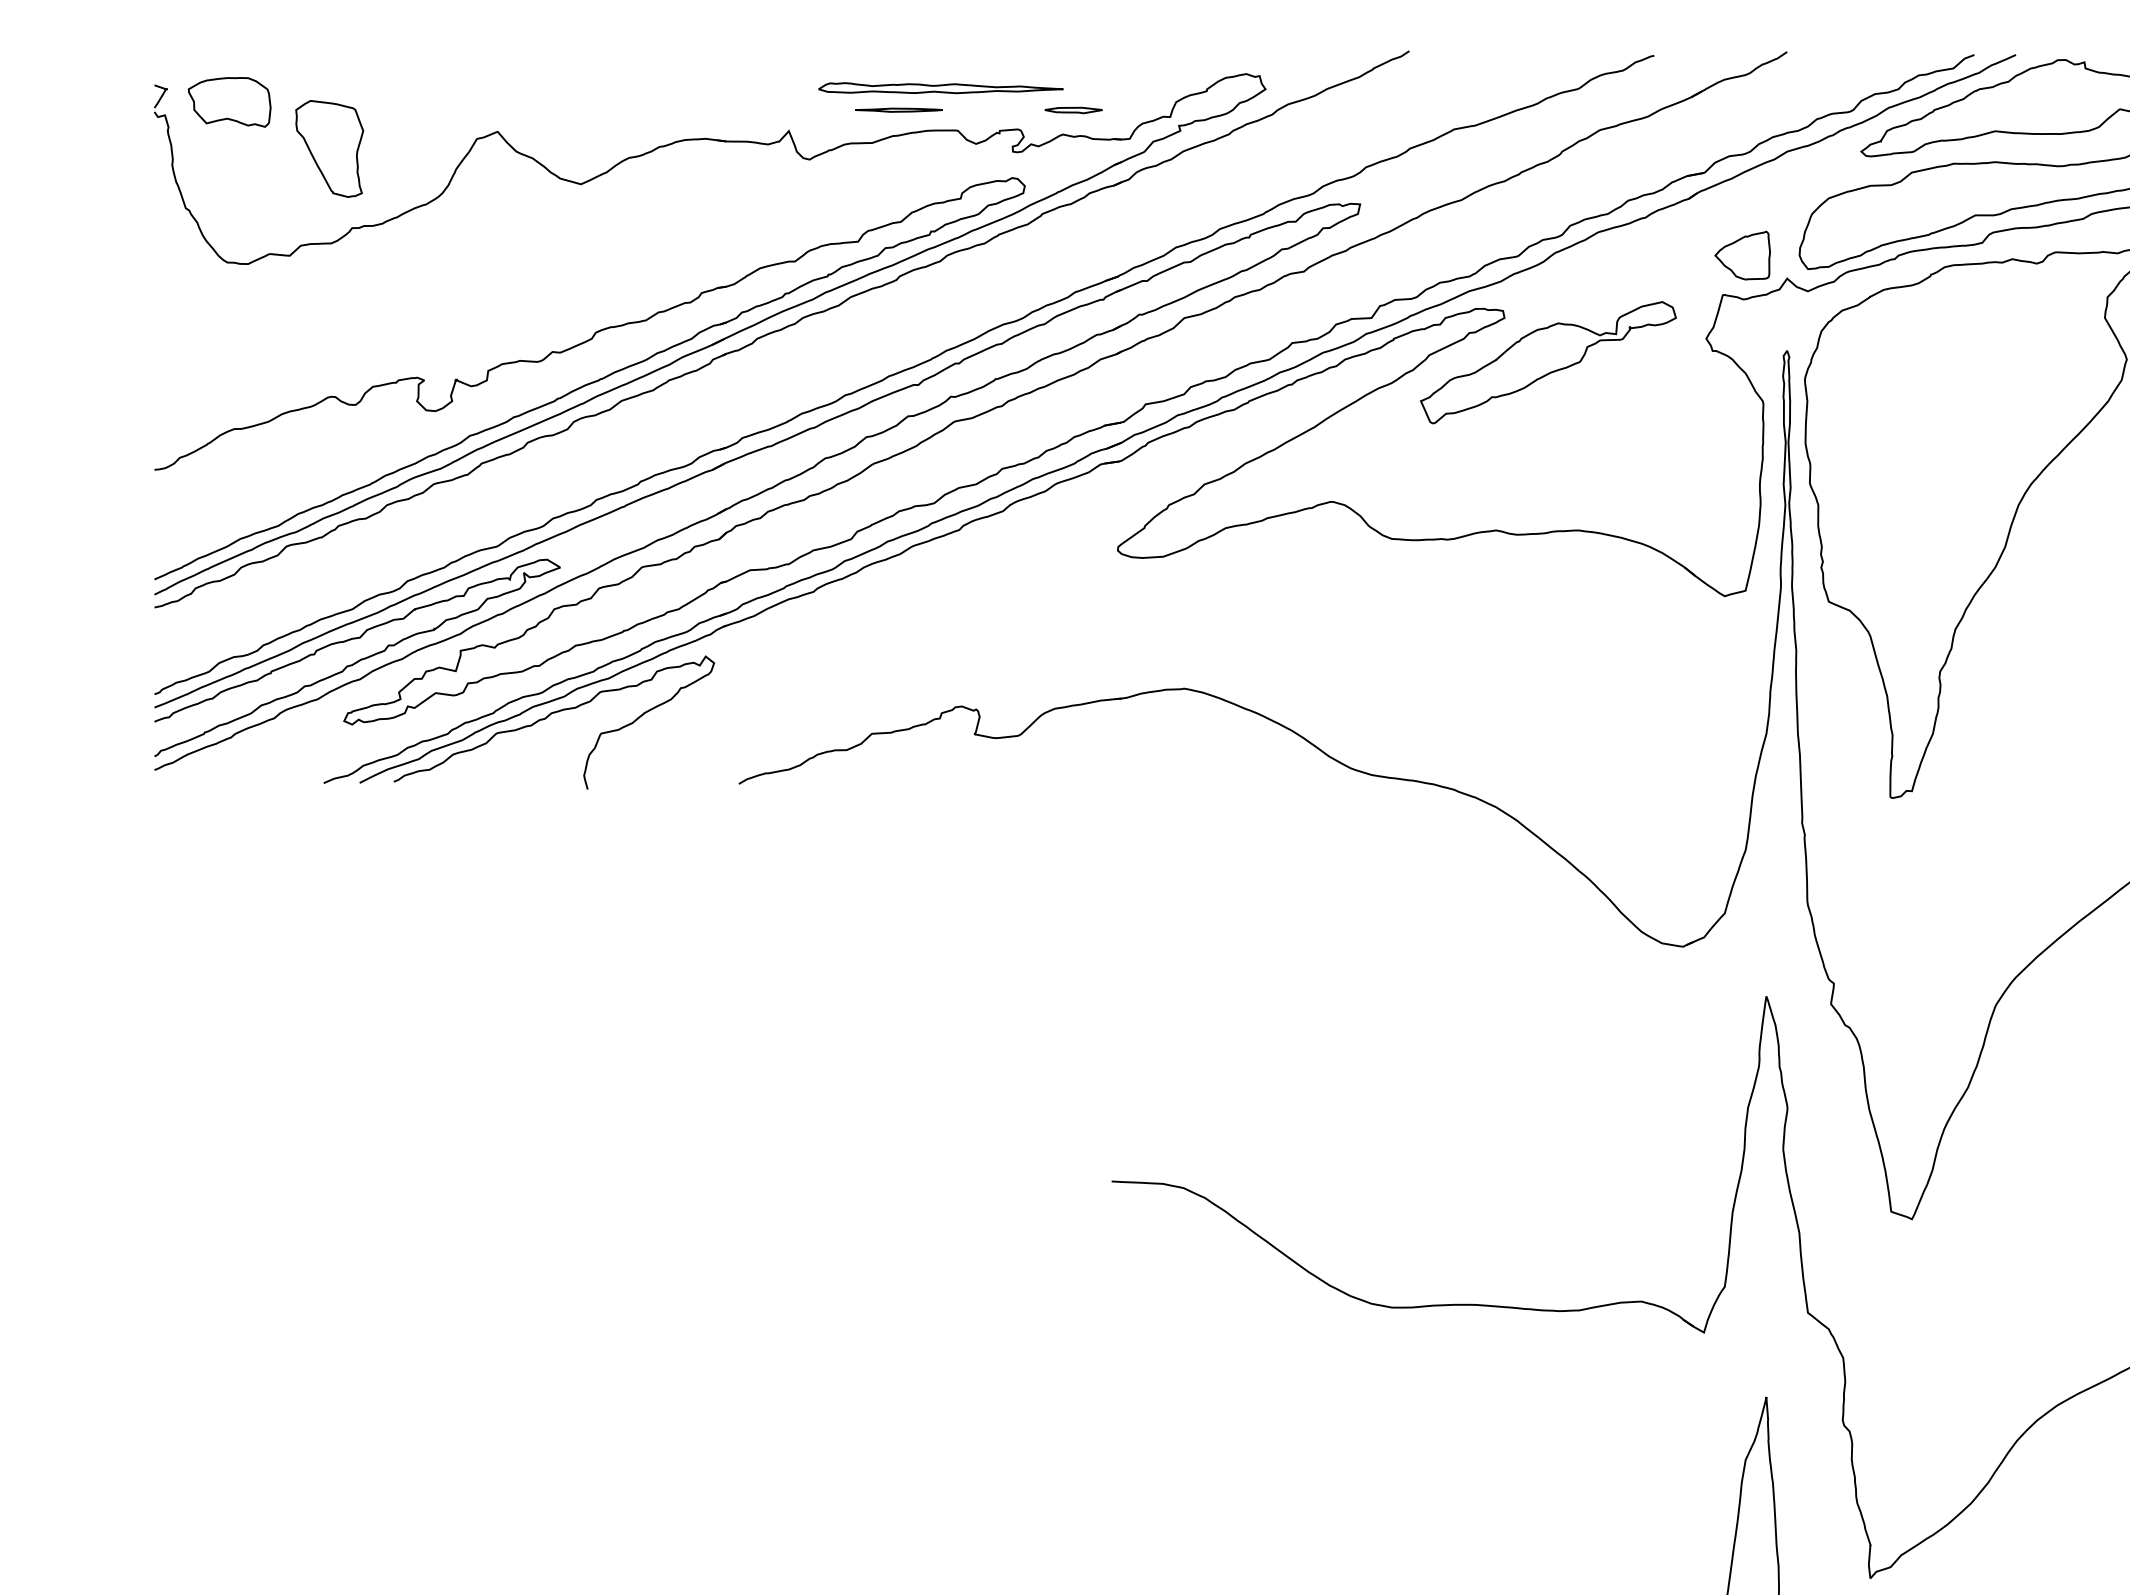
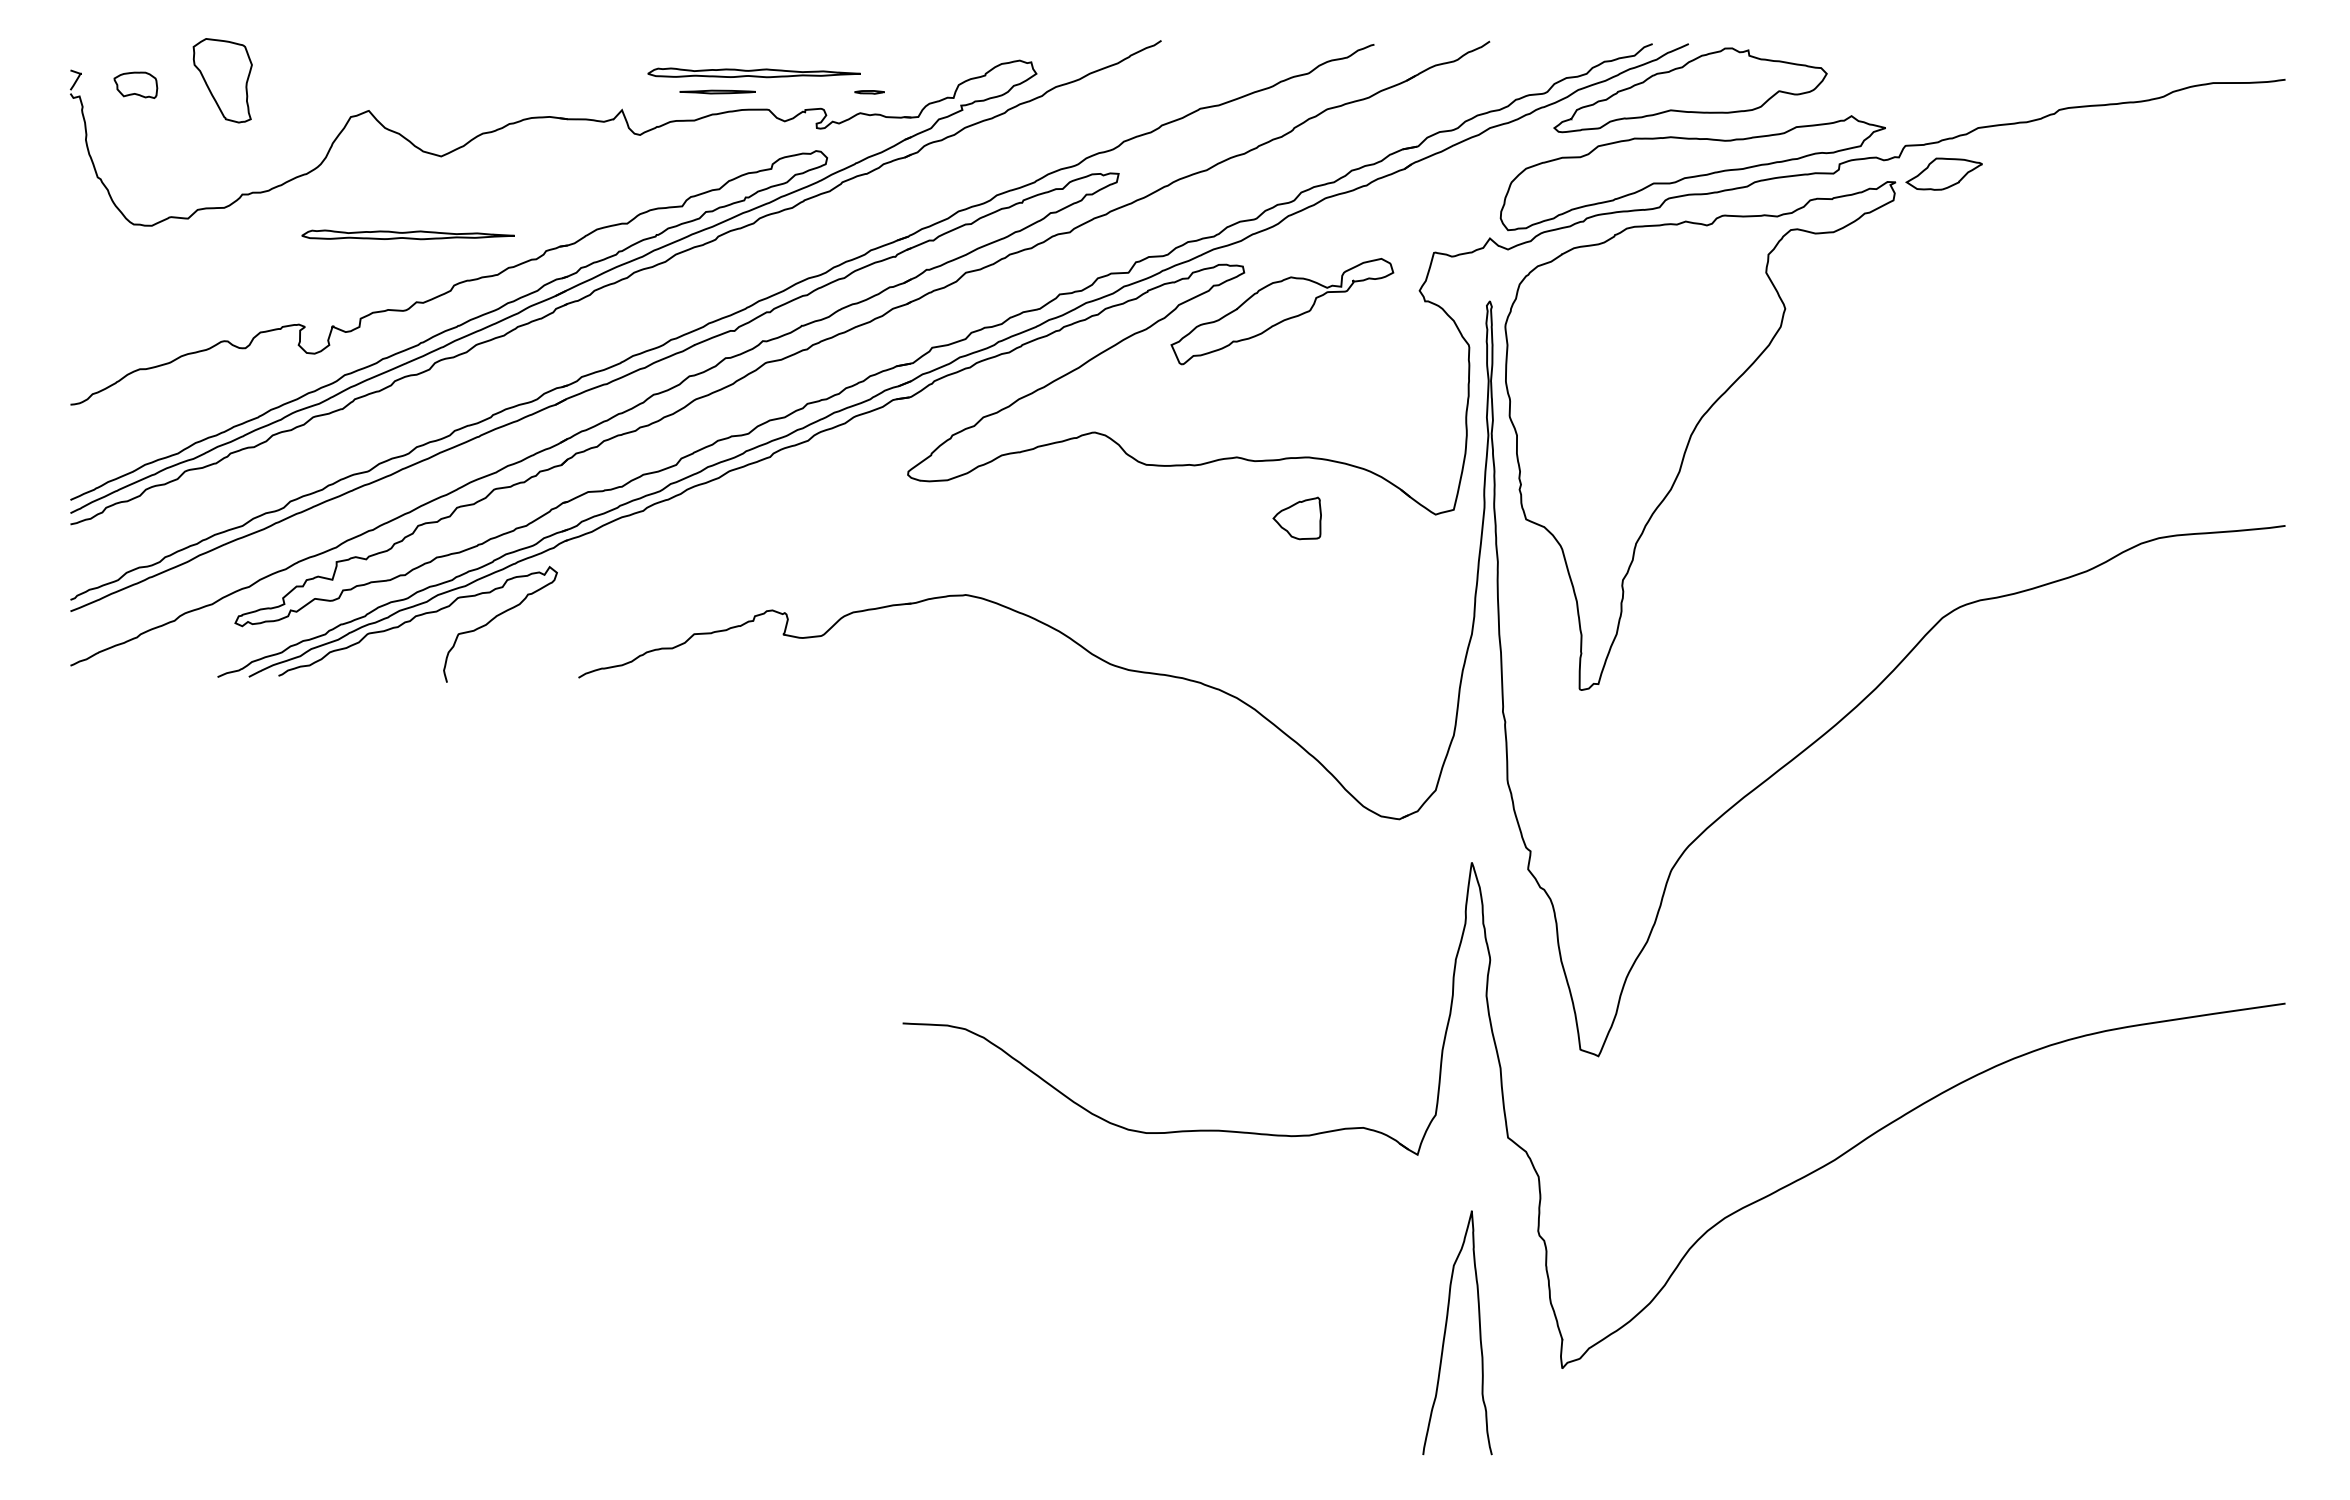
part: (229, 102) -> (135, 85), size x0.6
part: (1073, 110) -> (869, 92), size x0.6
part: (329, 148) -> (222, 80), moved
part: (1741, 255) -> (1296, 518), moved
part: (542, 274) -> (407, 234), added
curve: (356, 660) -> (246, 570), removed

